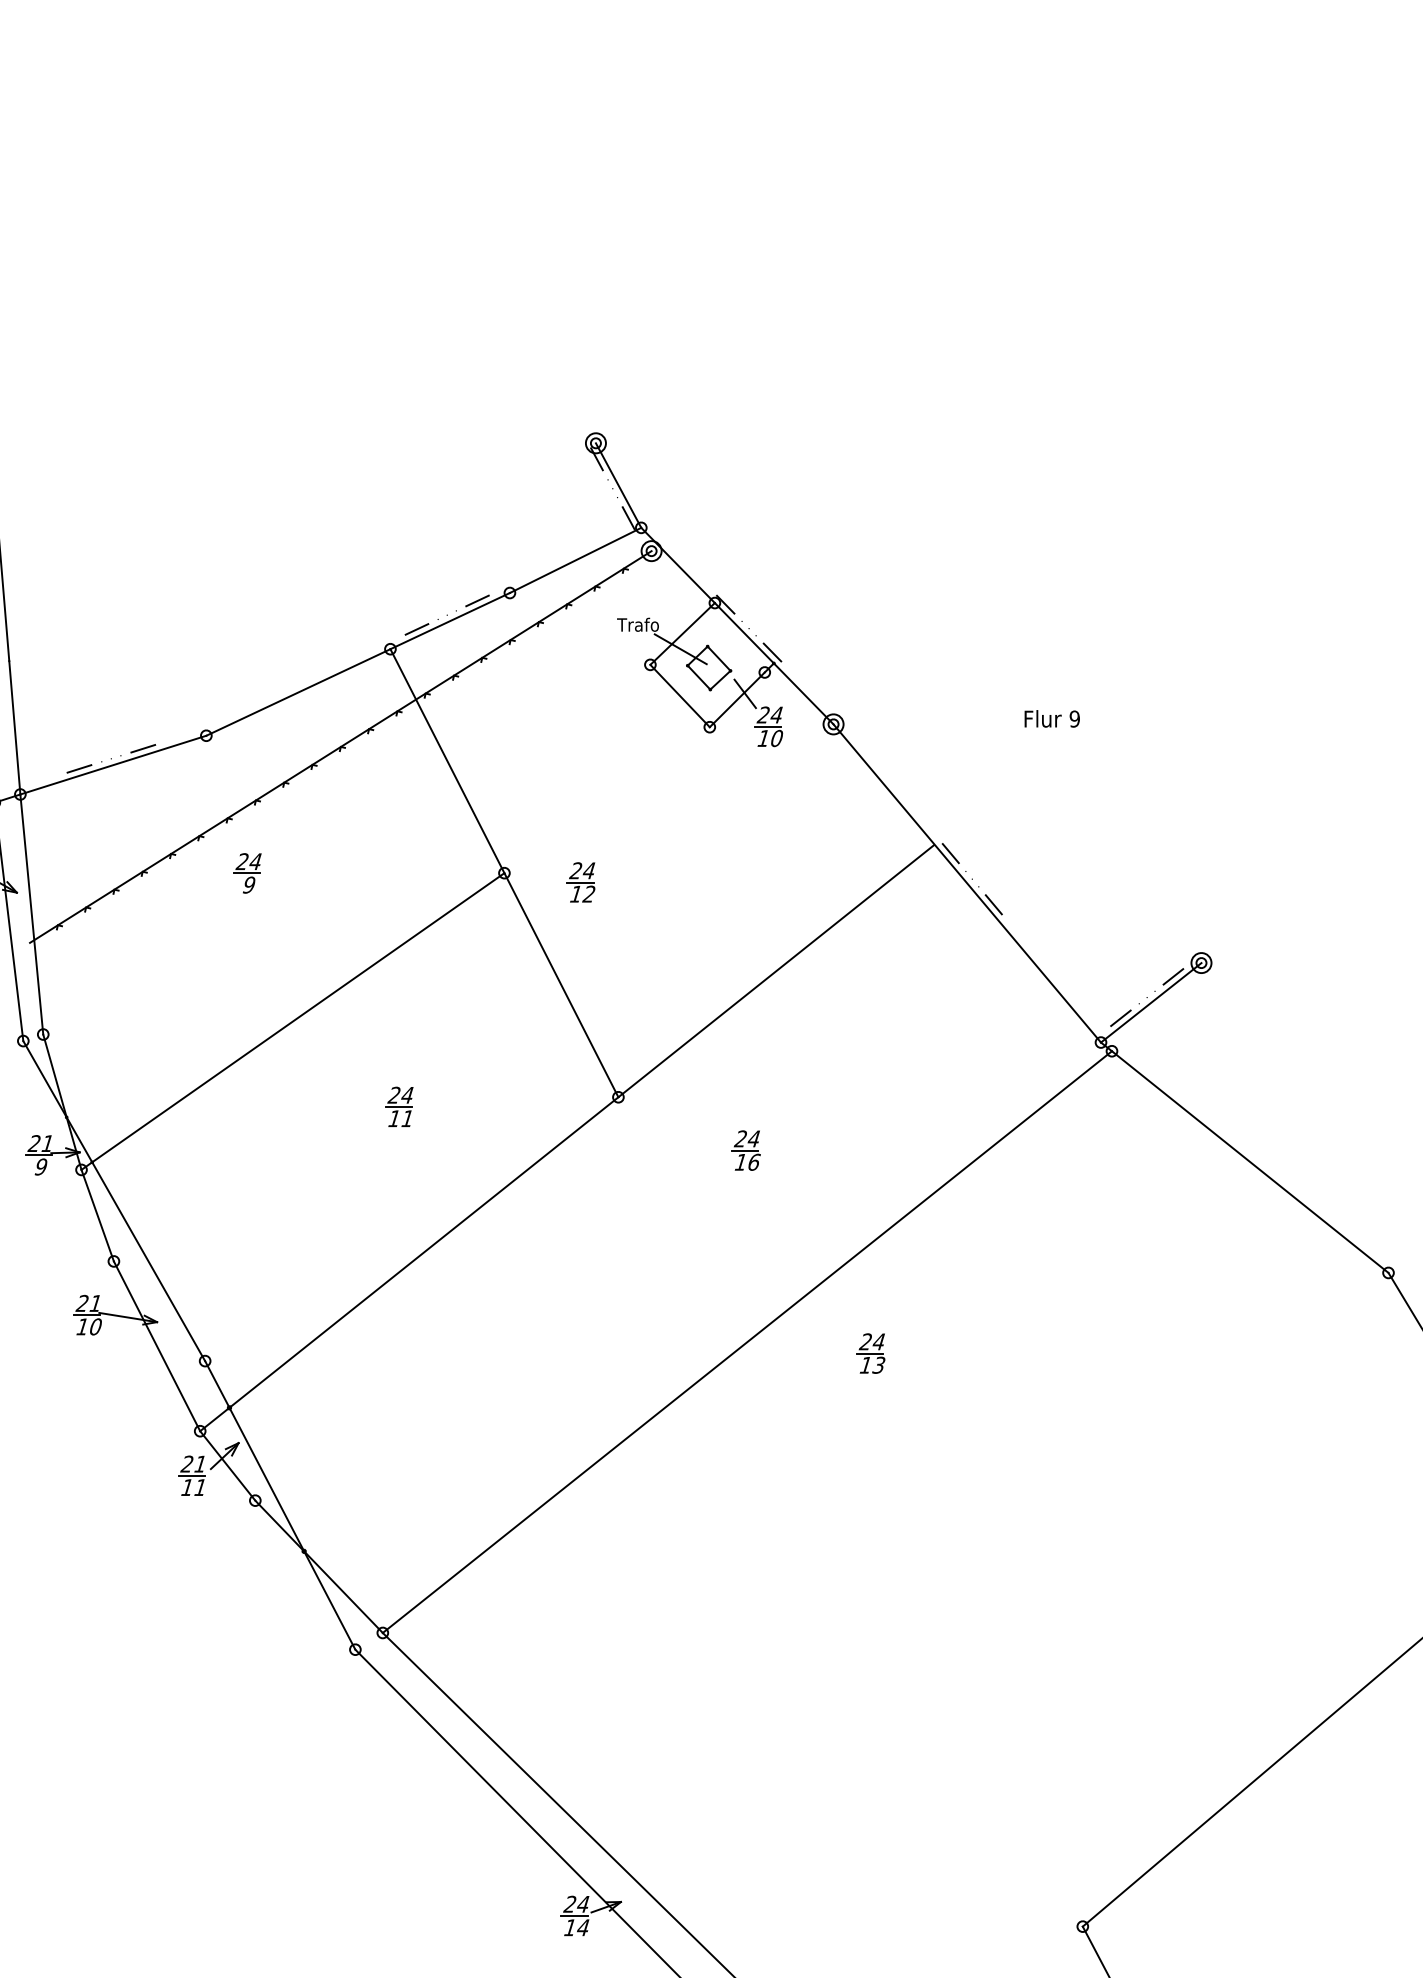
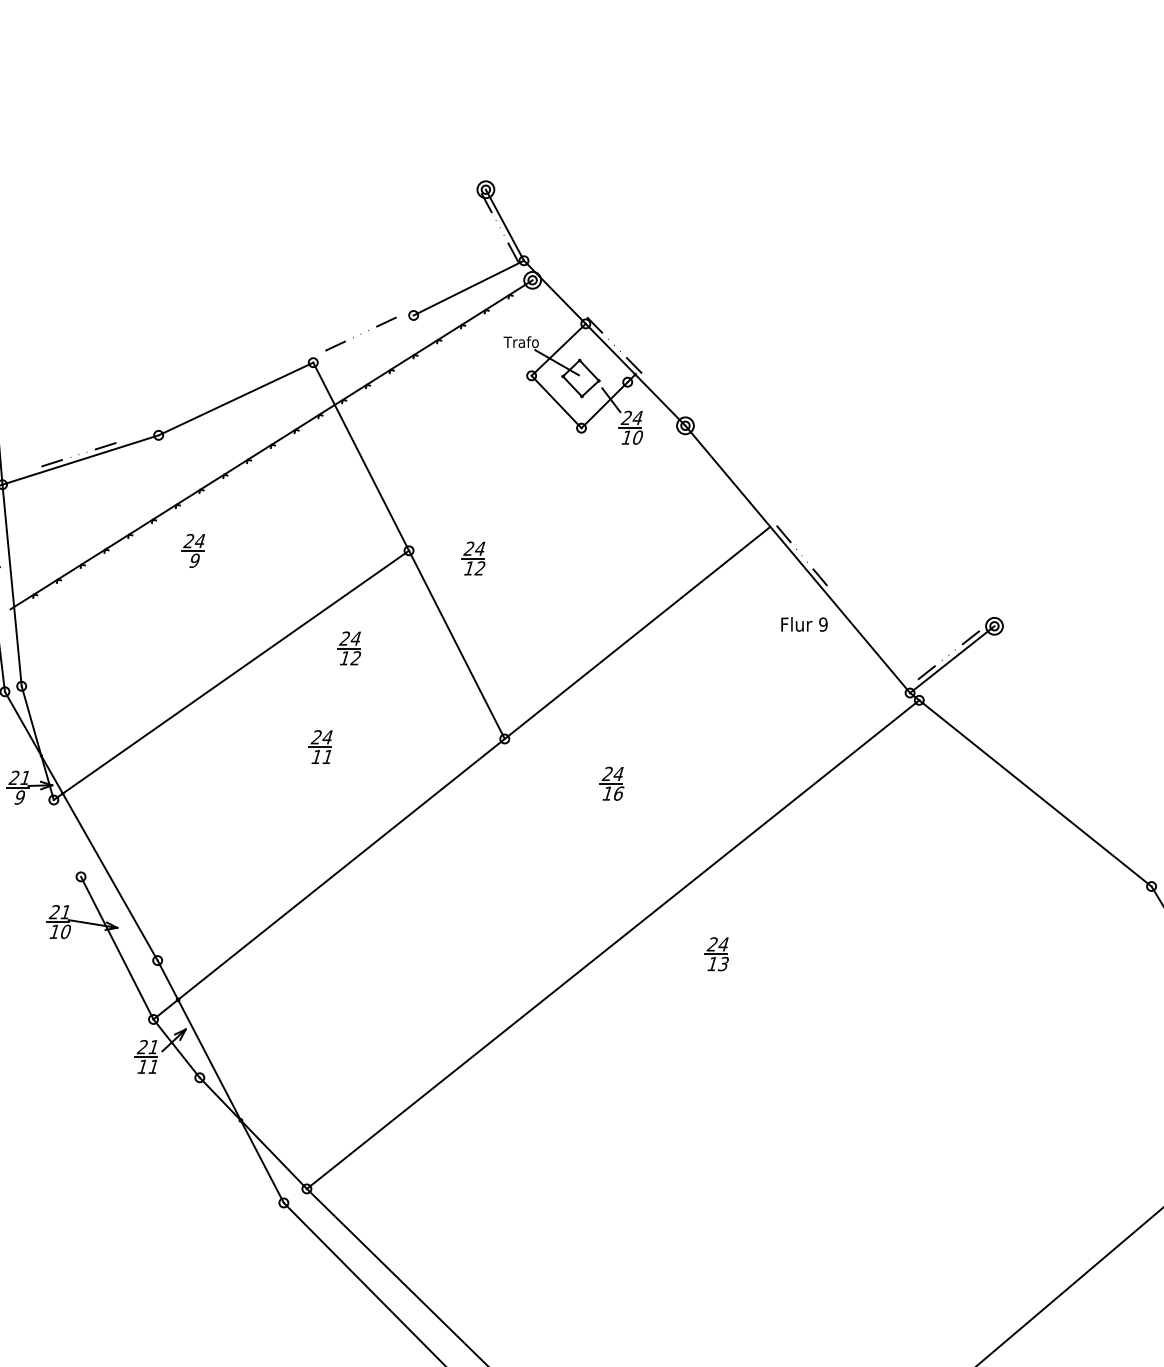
line: (449, 621) -> (362, 339), removed
text: (1051, 718) -> (803, 624), moved
part: (432, 989) -> (348, 648), added
line: (97, 1215) -> (67, 838), removed

